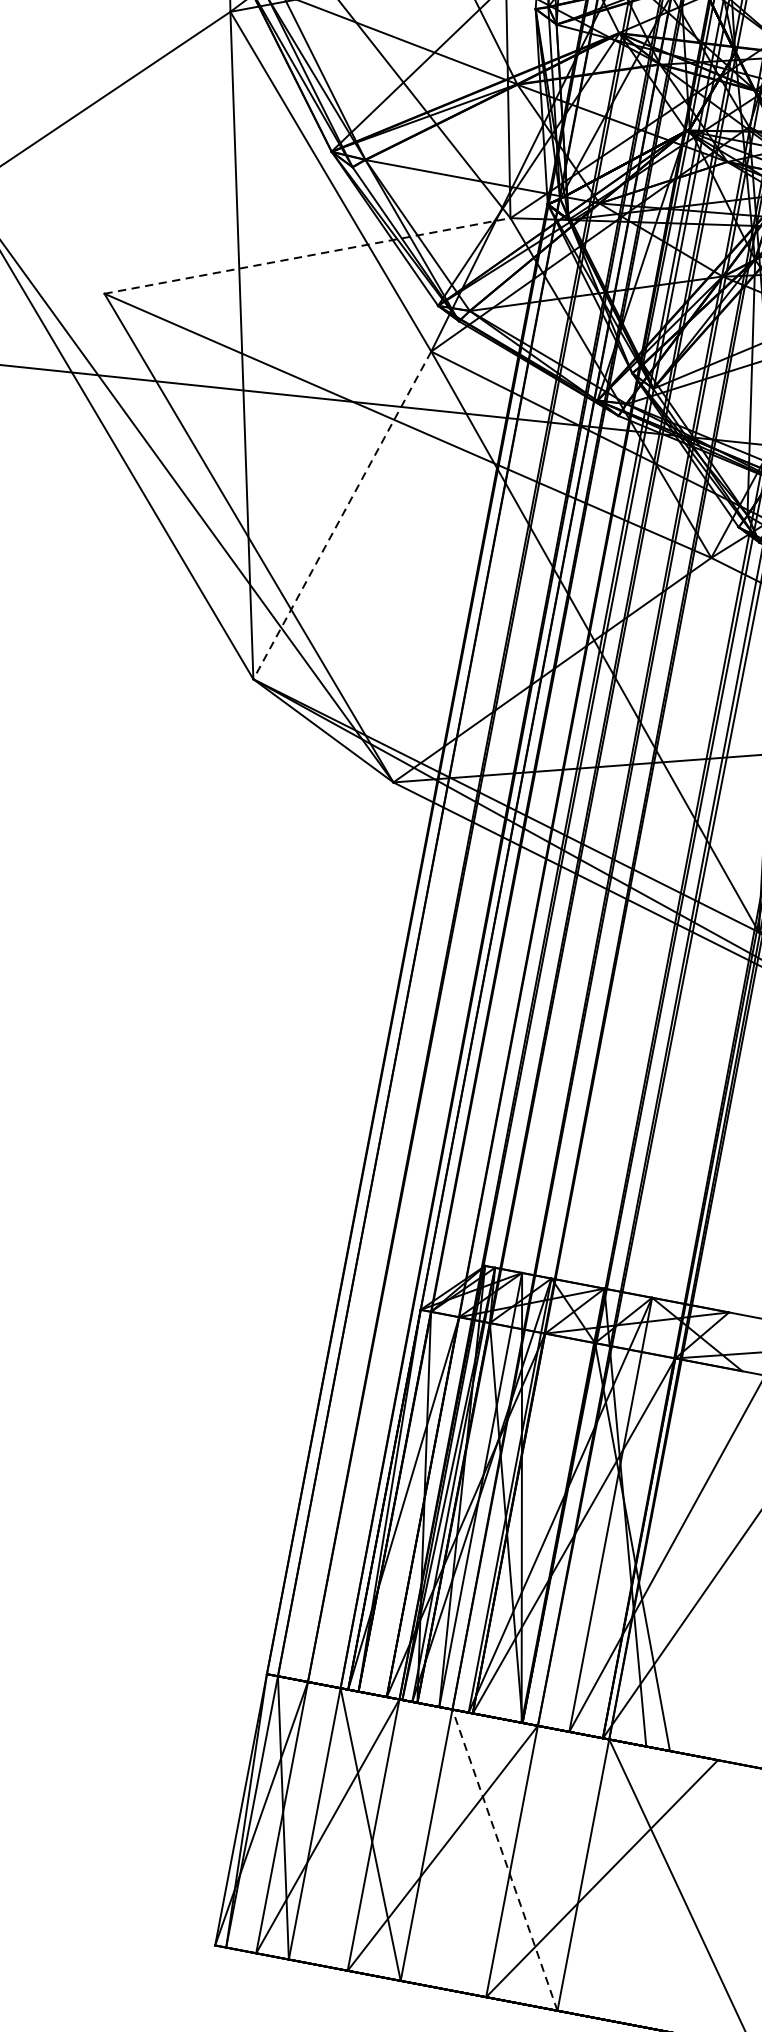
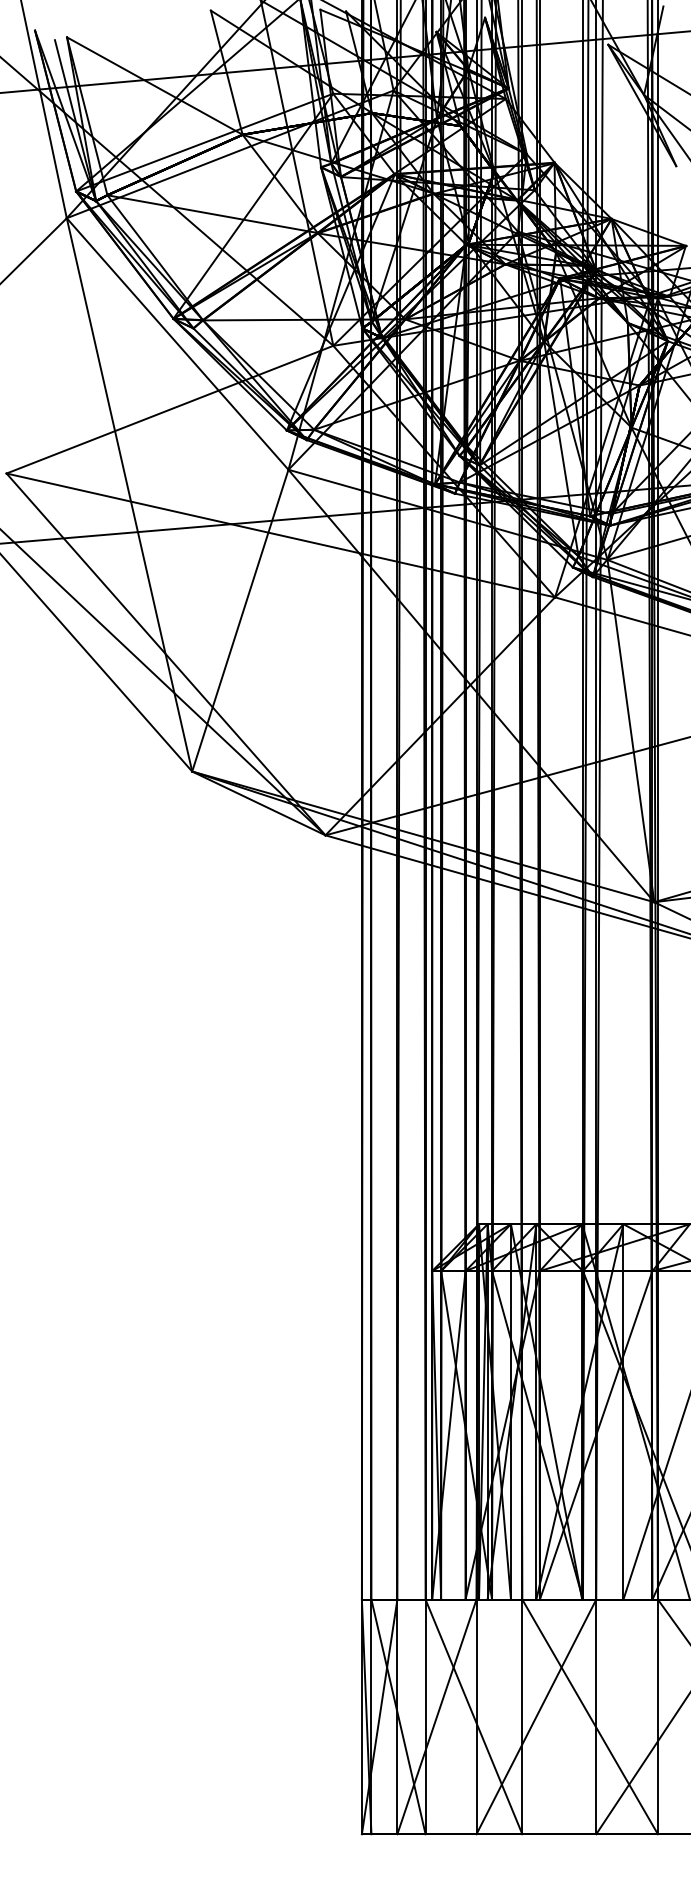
line: (308, 255) -> (170, 409), dashed -> solid
line: (342, 516) -> (240, 621), dashed -> solid
line: (504, 1859) -> (589, 1716), dashed -> solid

